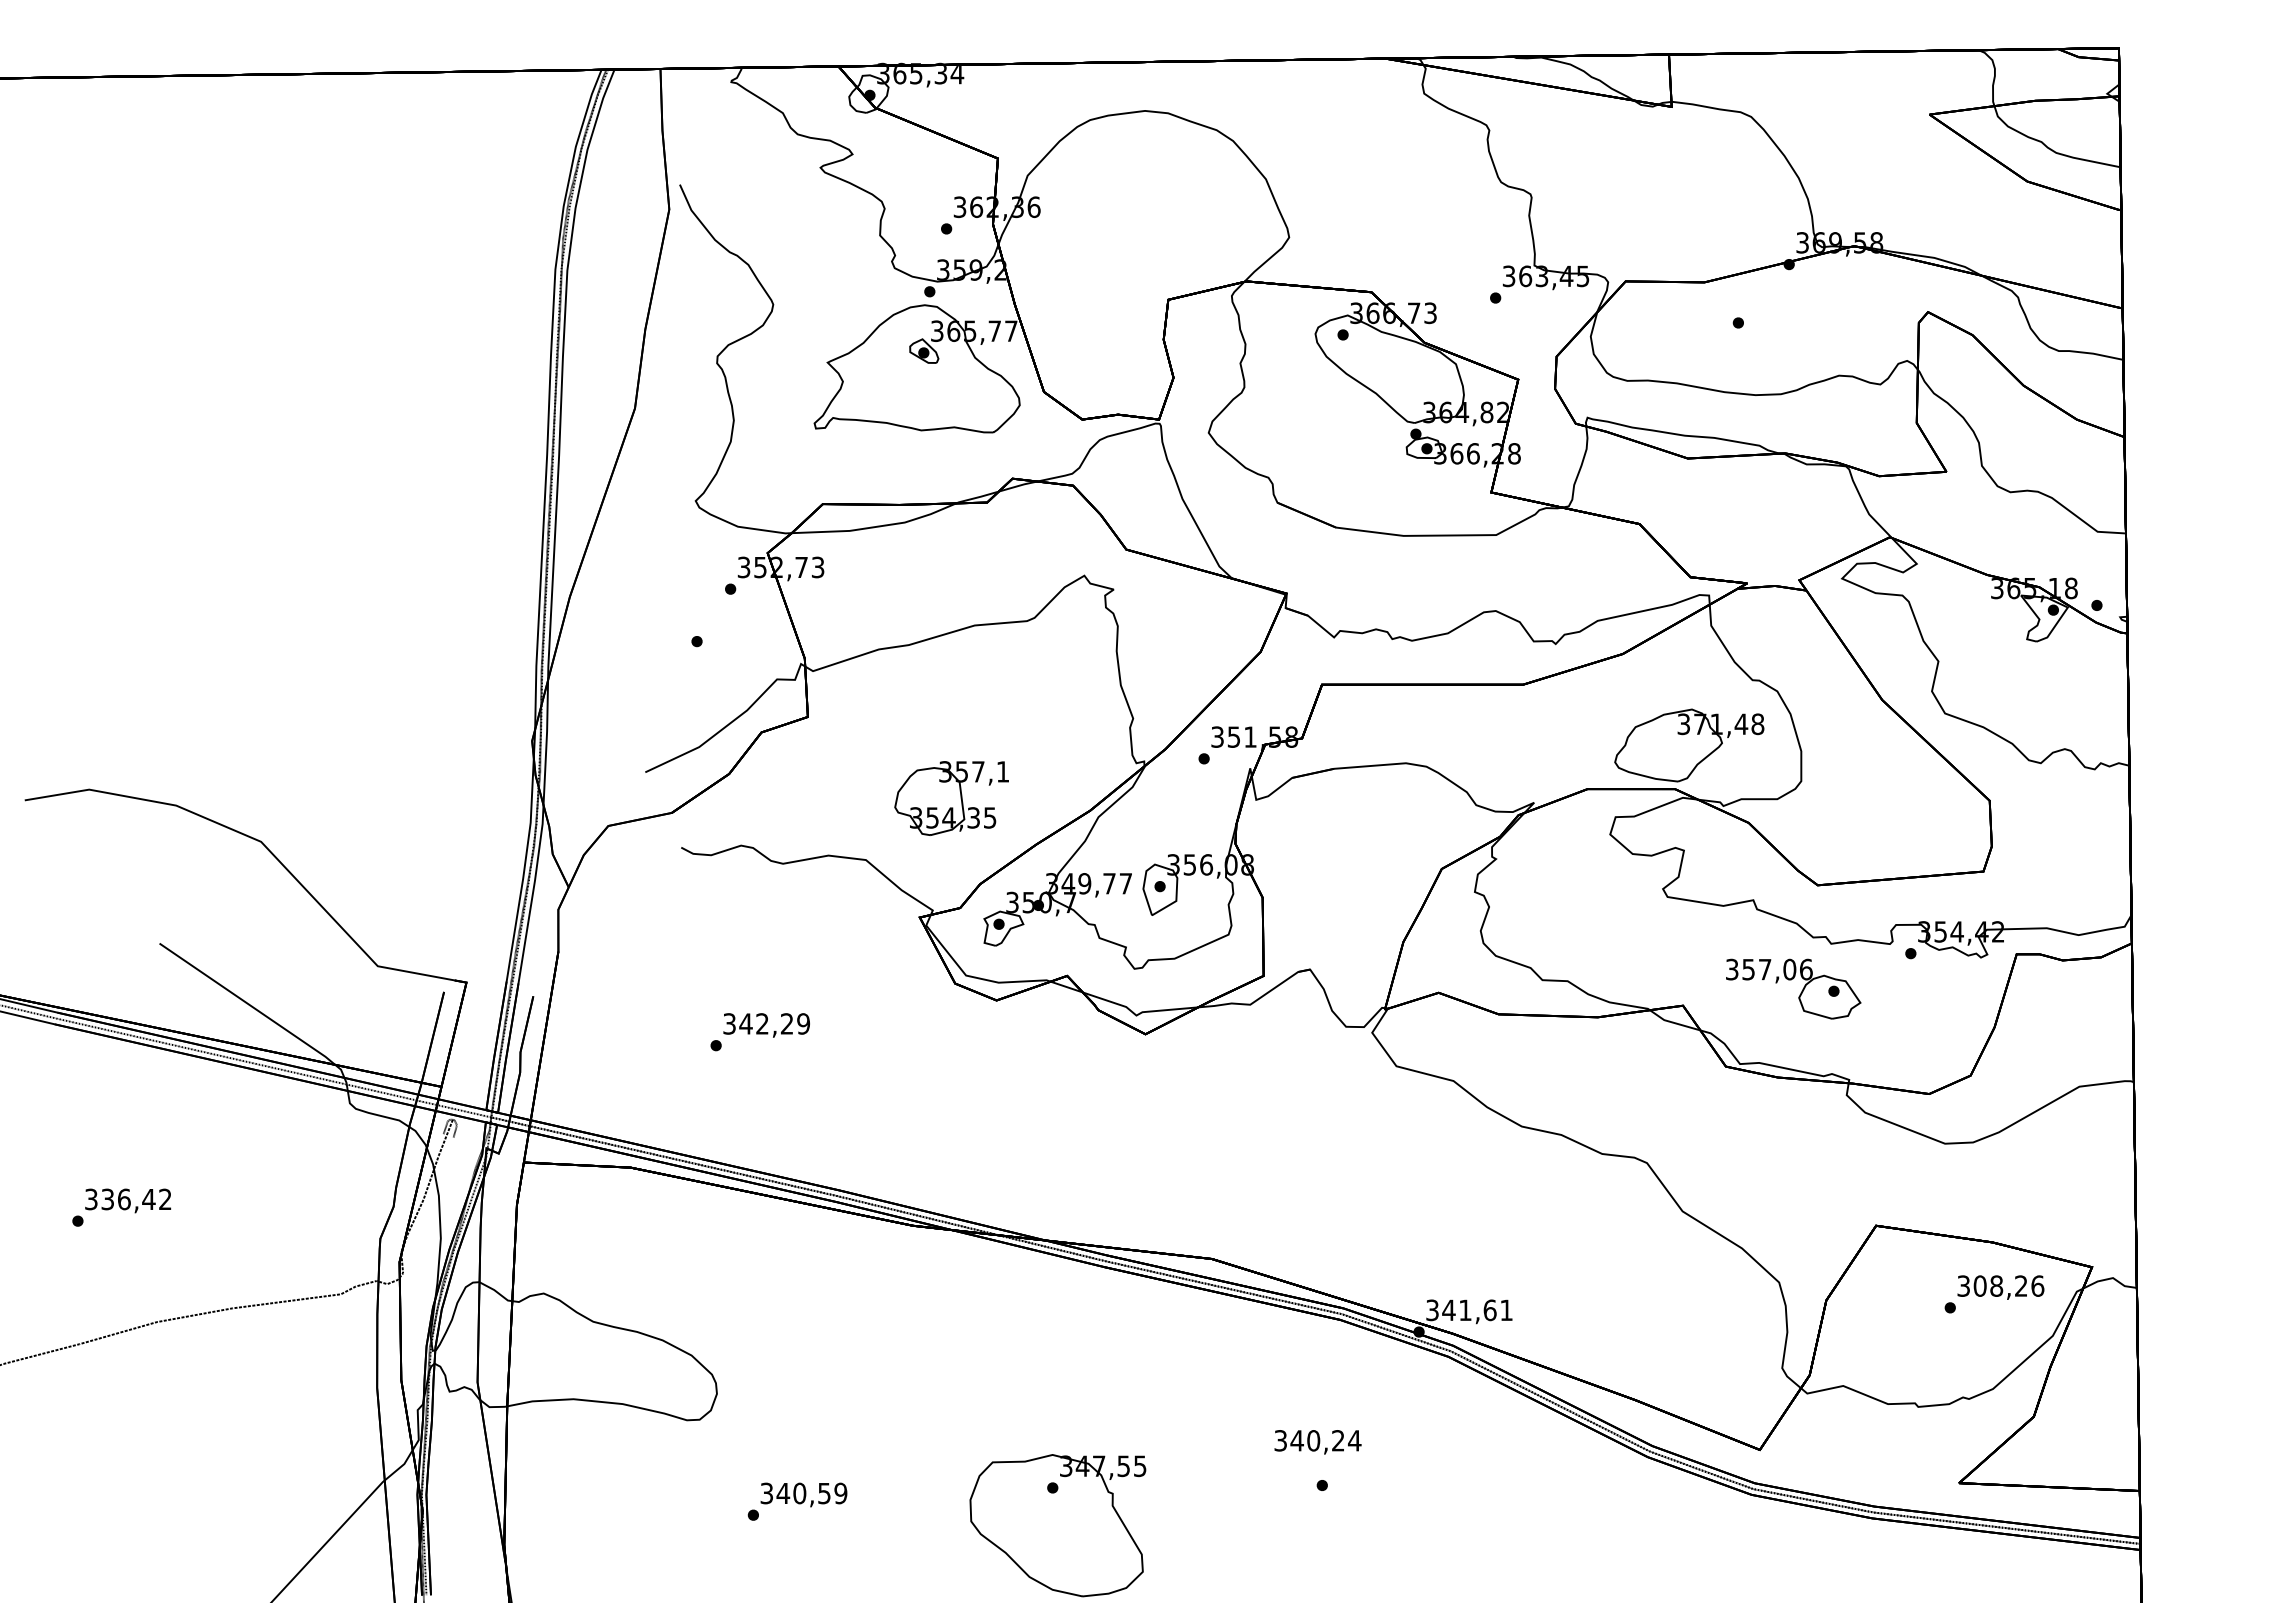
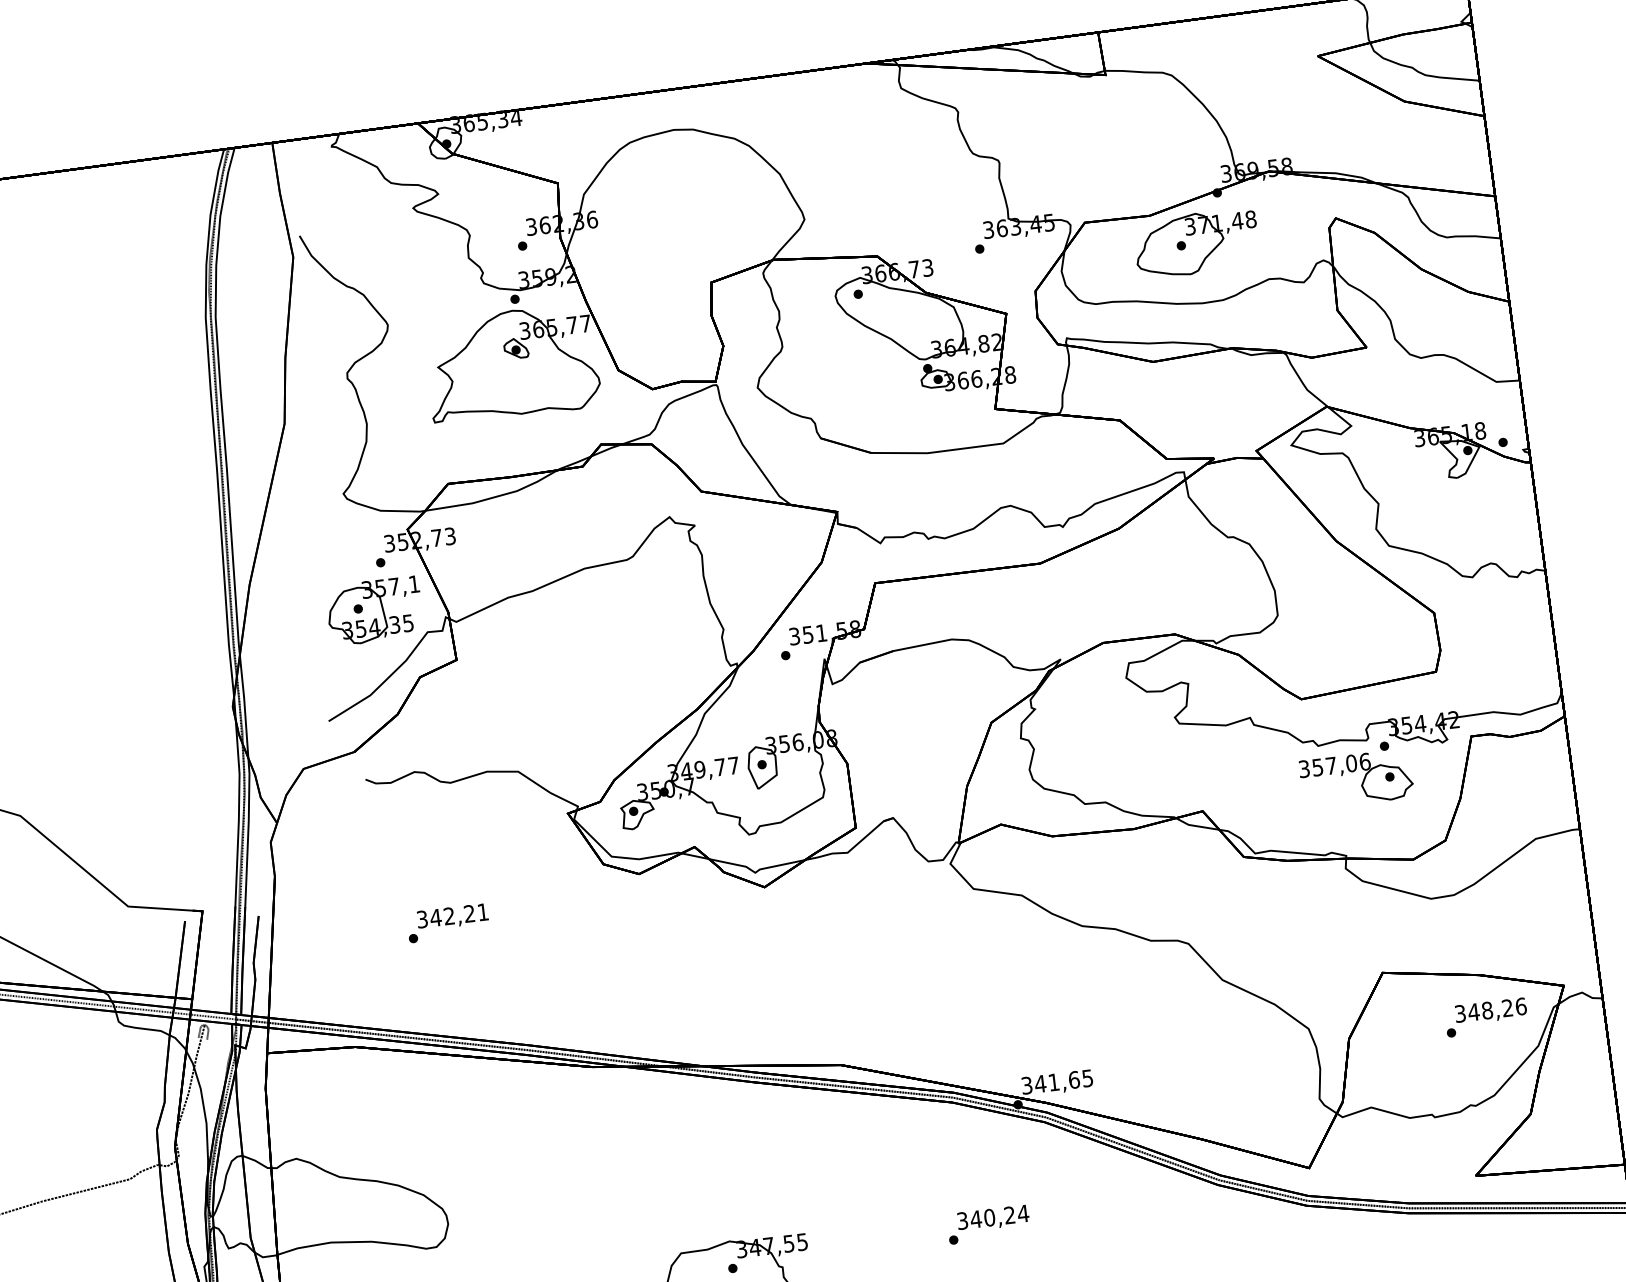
part: (1689, 745) -> (1196, 243), moved
part: (951, 798) -> (374, 611), moved
part: (1800, 992) -> (1362, 781), moved
text: (803, 1023) -> (482, 911), 342,29 -> 342,21
text: (1979, 1285) -> (1473, 1011), 308,26 -> 348,26
text: (1506, 1310) -> (1087, 1078), 341,61 -> 341,65
text: (1317, 1442) -> (992, 1218), moved

